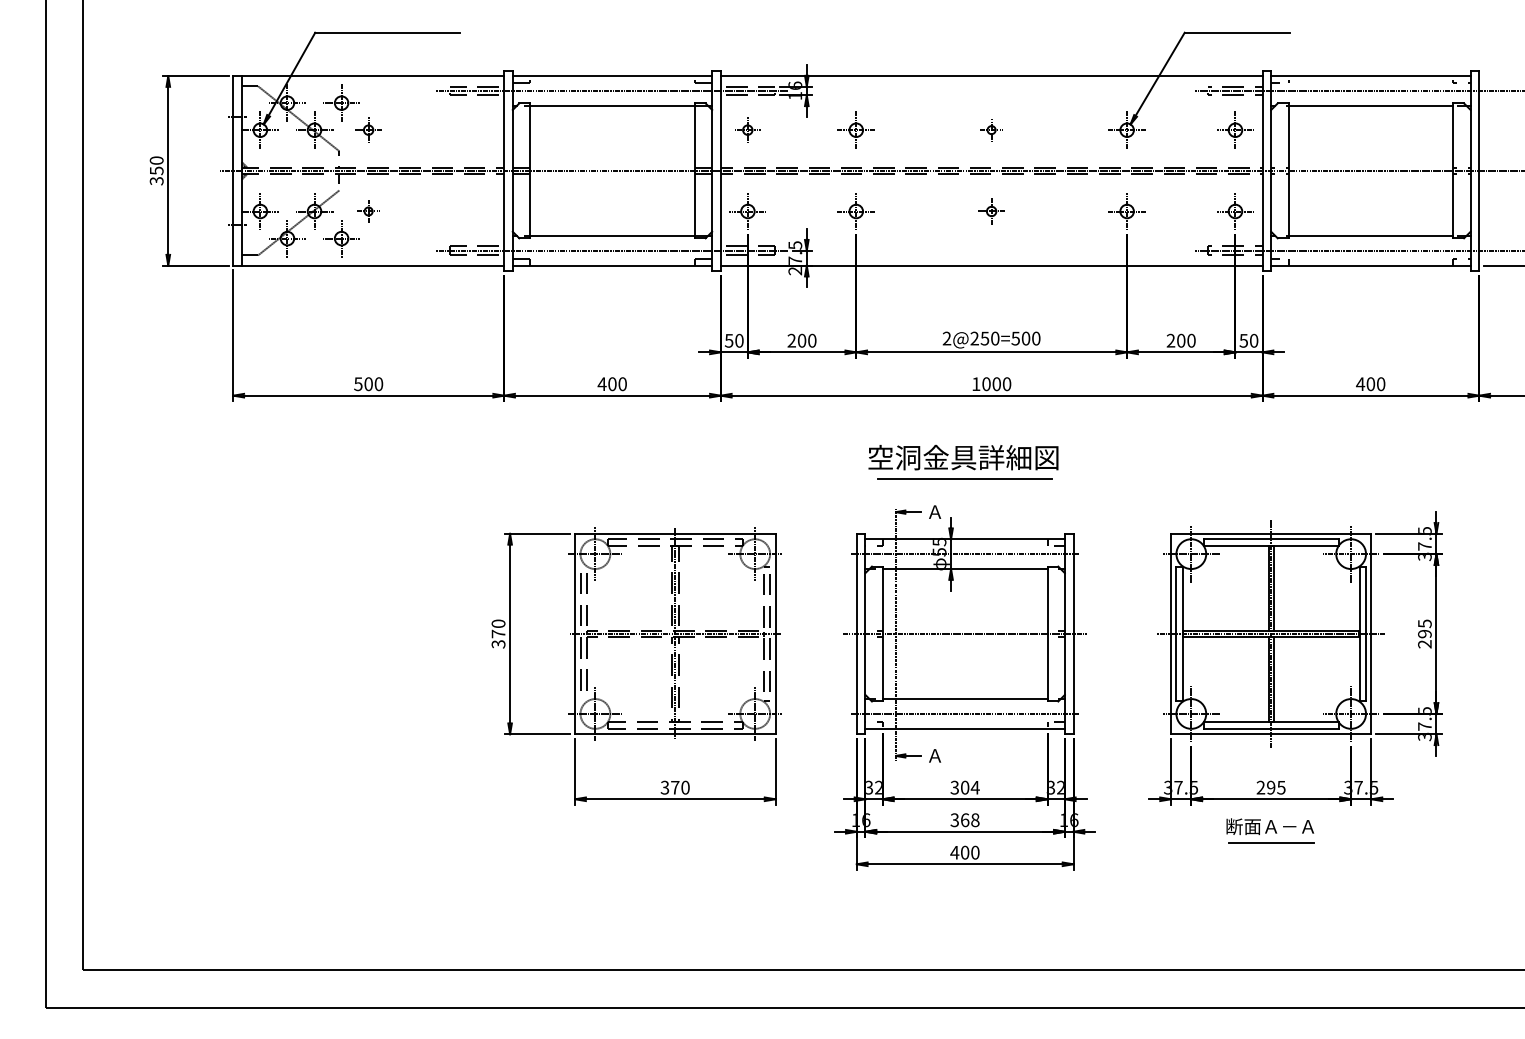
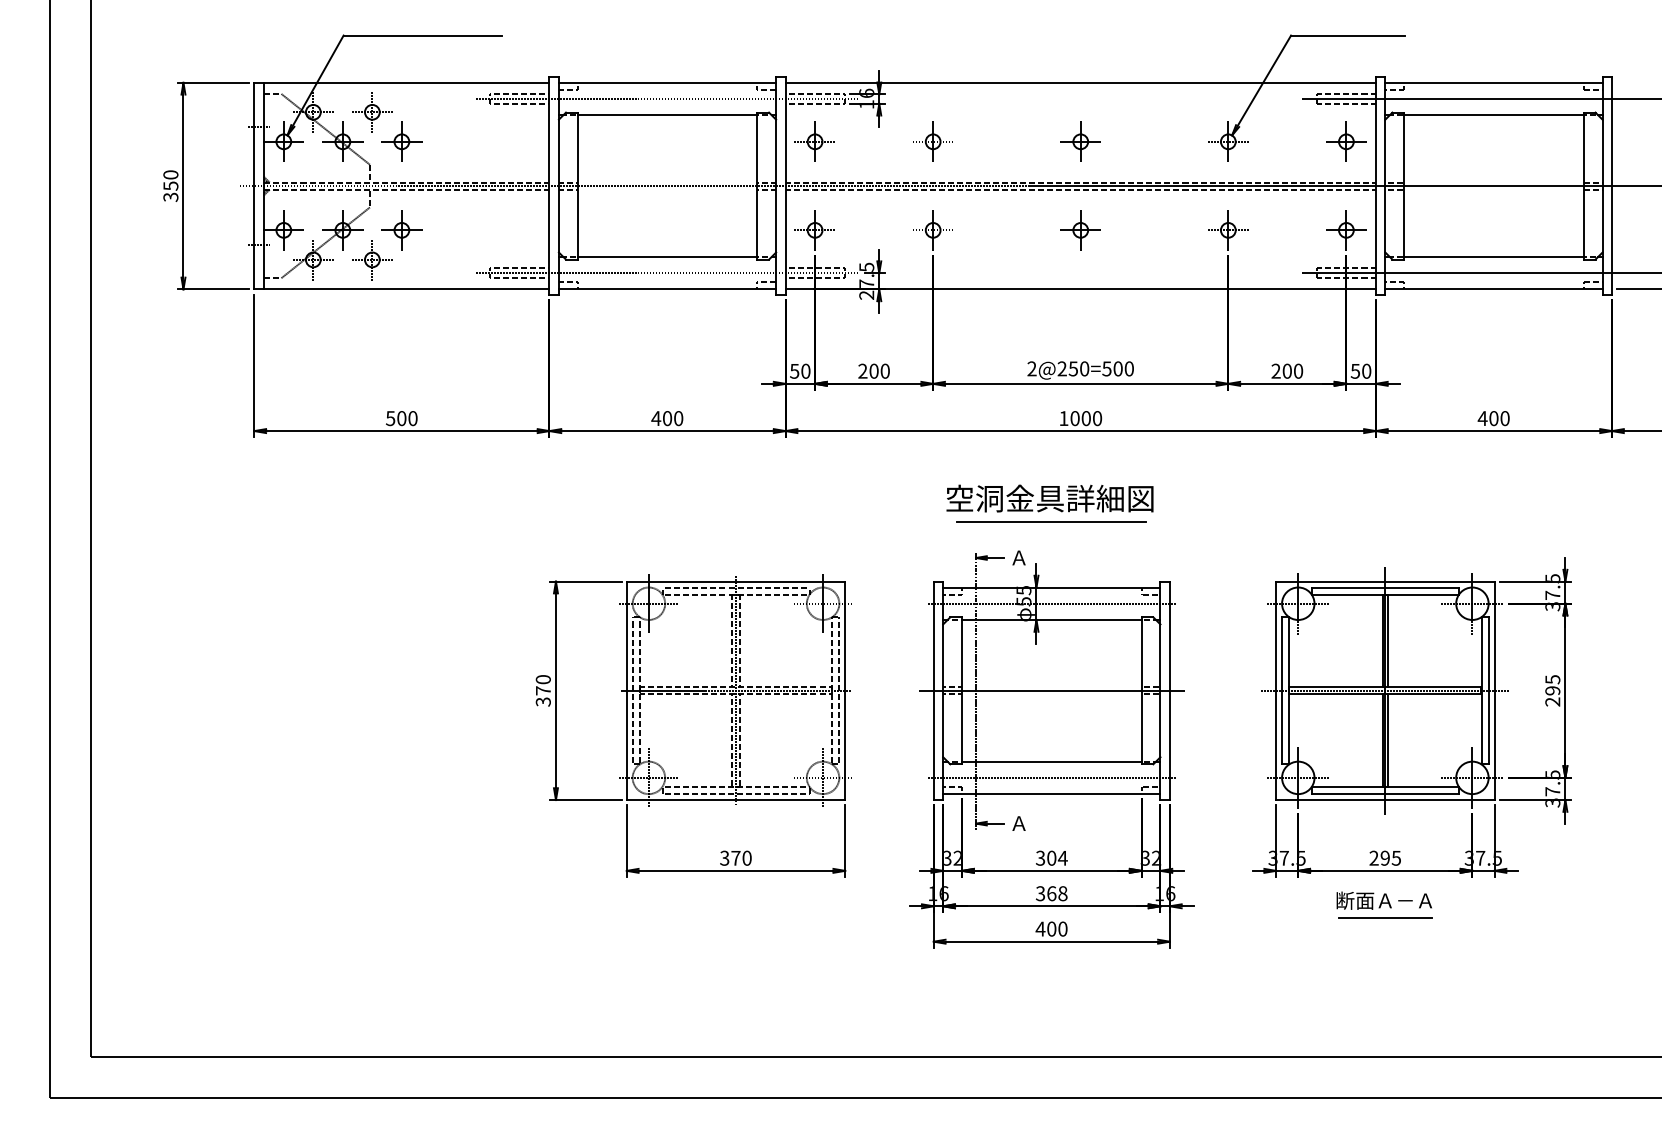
part: (368, 129) -> (401, 141), size x1.43
part: (747, 129) -> (814, 141), size x1.43
part: (991, 129) -> (1080, 141), size x1.67
part: (368, 211) -> (401, 230), size x1.67
part: (991, 211) -> (1080, 230), size x1.43

